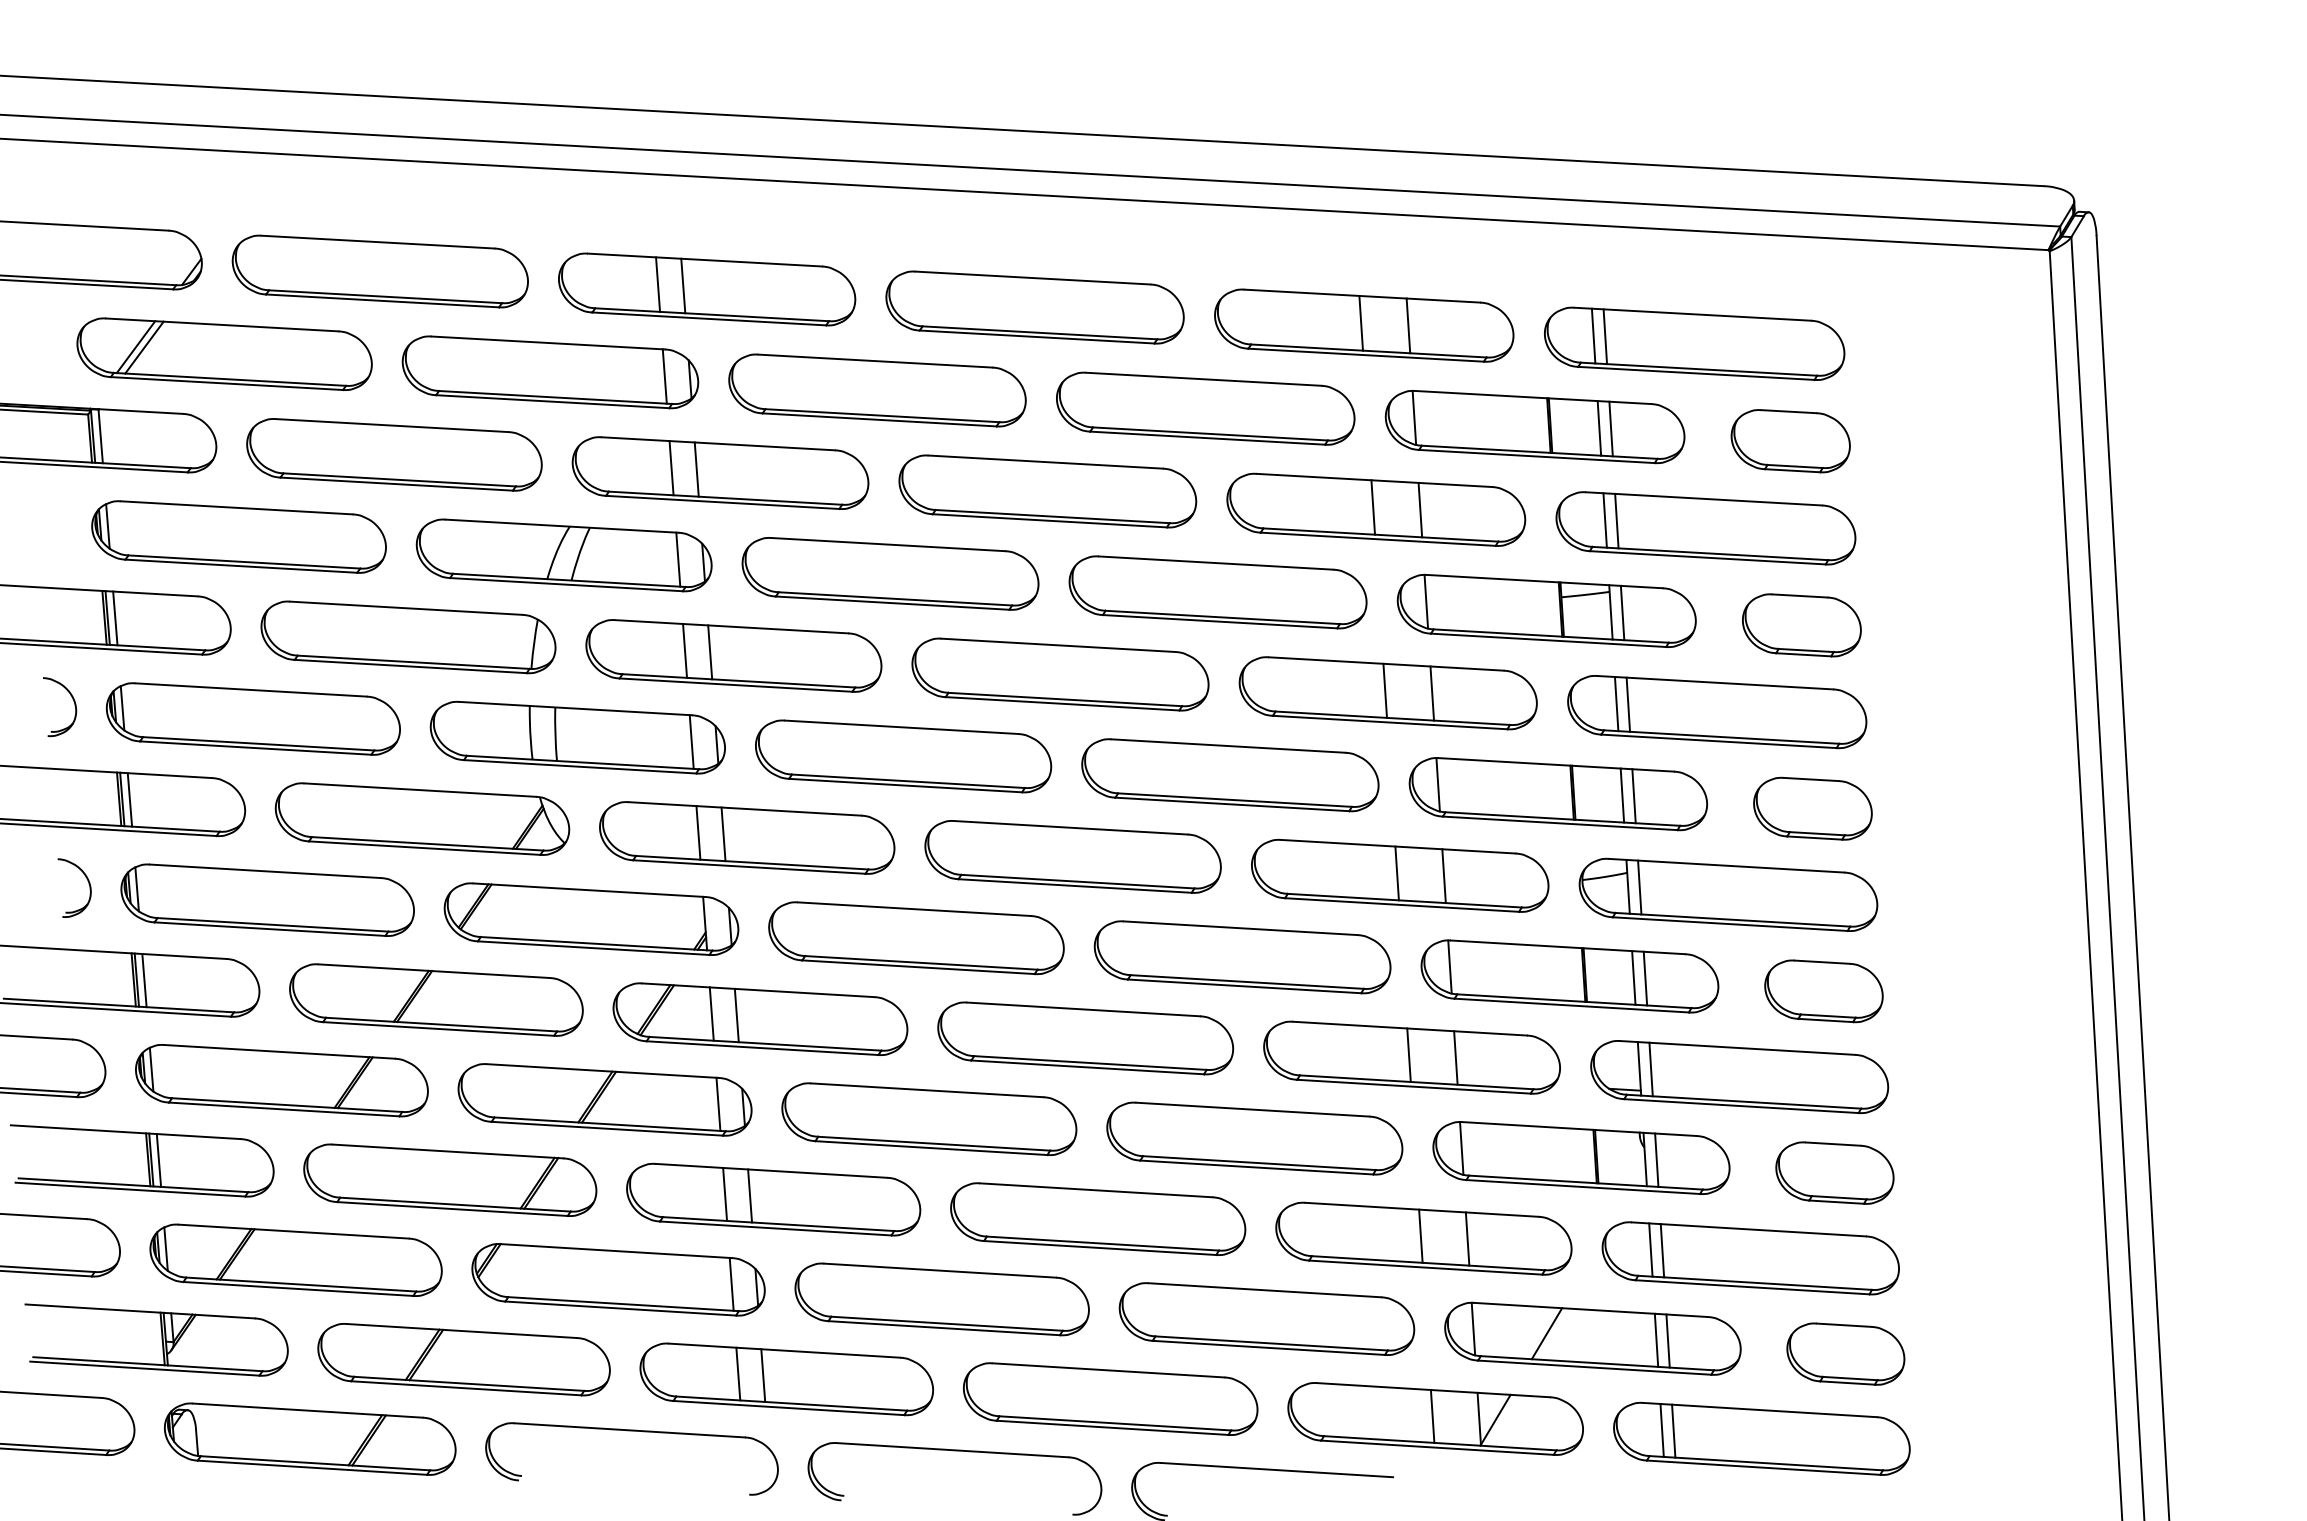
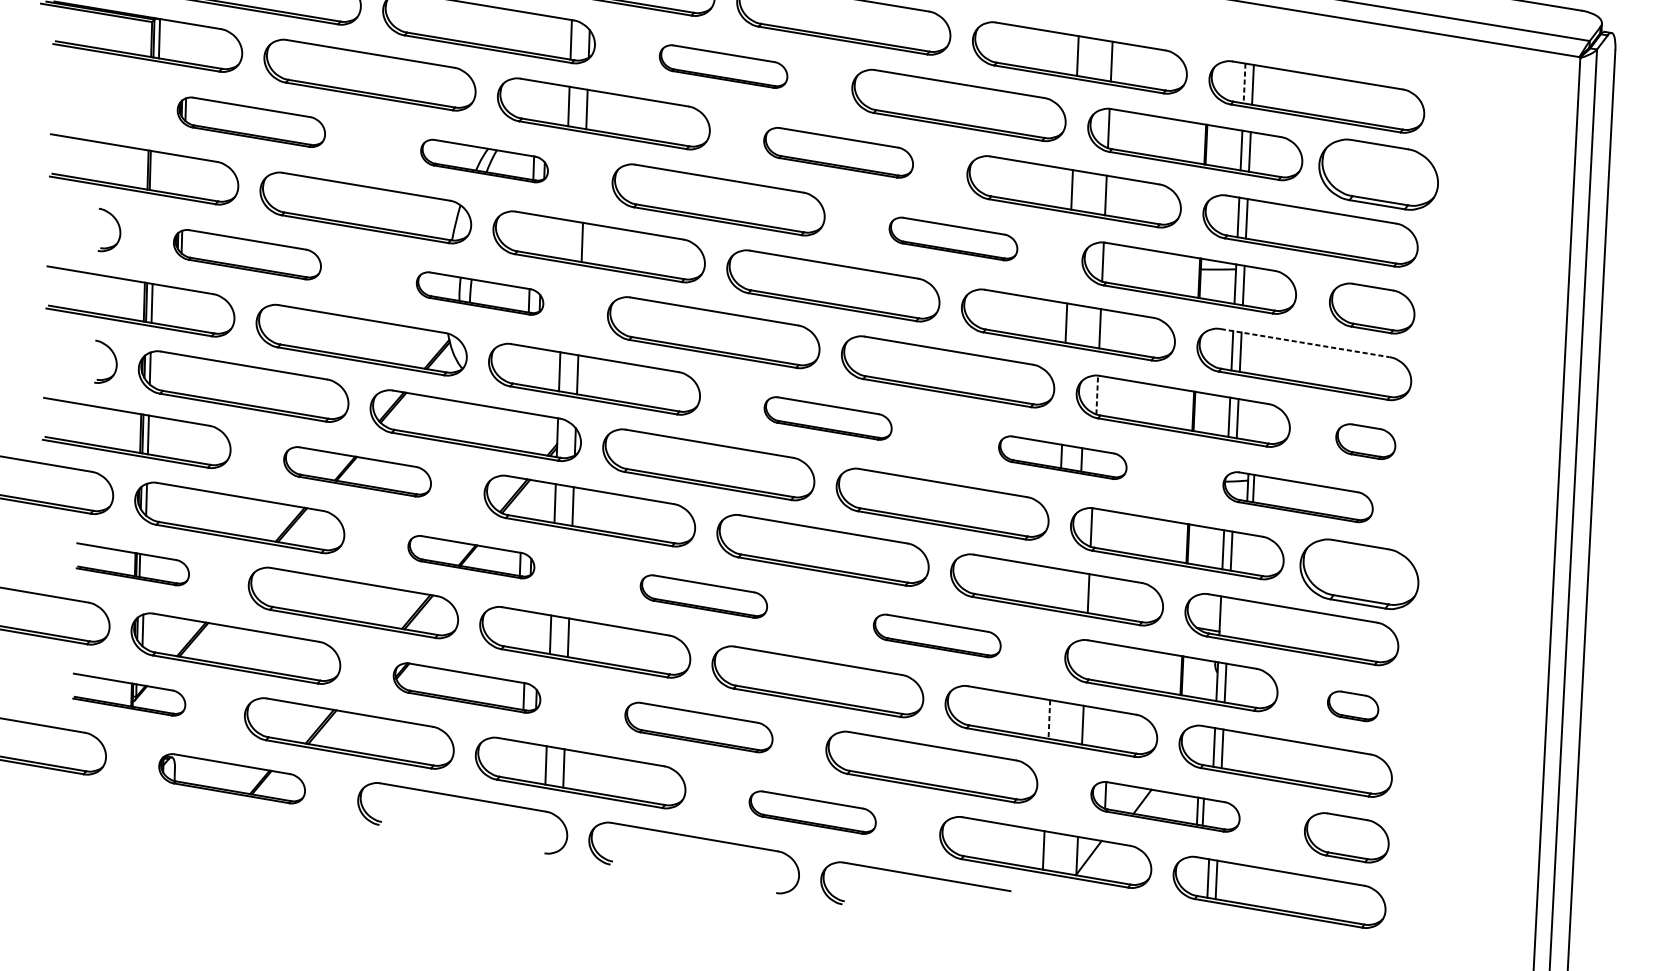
line: (1593, 336) -> (1244, 83), solid -> dashed
part: (877, 390) -> (723, 66), size x0.6
part: (1790, 441) -> (1378, 174), size x1.4
part: (1047, 491) -> (838, 152), size x0.7
part: (238, 536) -> (251, 121), size x0.7
part: (563, 555) -> (484, 161), size x0.6
part: (1217, 592) -> (953, 239), size x0.6
line: (115, 618) -> (155, 171), removed
line: (685, 650) -> (564, 239), removed
line: (1715, 682) -> (1305, 342), solid -> dashed
part: (252, 718) -> (246, 254), size x0.7
part: (577, 737) -> (479, 293), size x0.6
line: (1438, 784) -> (1097, 394), solid -> dashed
part: (1812, 808) -> (1365, 441), size x0.7
part: (1072, 856) -> (827, 418), size x0.6
part: (1400, 875) -> (1062, 457), size x0.6
part: (1728, 894) -> (1298, 496), size x0.7
part: (1823, 991) -> (1359, 574), size x1.4
part: (436, 999) -> (357, 471), size x0.7
line: (1408, 1054) -> (1054, 587), removed
line: (1650, 1069) -> (1228, 617), removed
part: (604, 1099) -> (471, 556), size x0.6
part: (929, 1119) -> (703, 596), size x0.6
part: (1254, 1138) -> (936, 635), size x0.6
line: (1461, 1148) -> (1085, 659), removed
part: (141, 1160) -> (132, 564), size x0.6
part: (1834, 1172) -> (1352, 705), size x0.6
line: (1420, 1236) -> (1049, 719), solid -> dashed
part: (618, 1279) -> (467, 687), size x0.7
part: (941, 1299) -> (698, 727), size x0.7
part: (1592, 1338) -> (1165, 806), size x0.7
part: (156, 1339) -> (128, 694), size x0.6
part: (1110, 1398) -> (812, 812), size x0.6
part: (310, 1438) -> (232, 778), size x0.7

